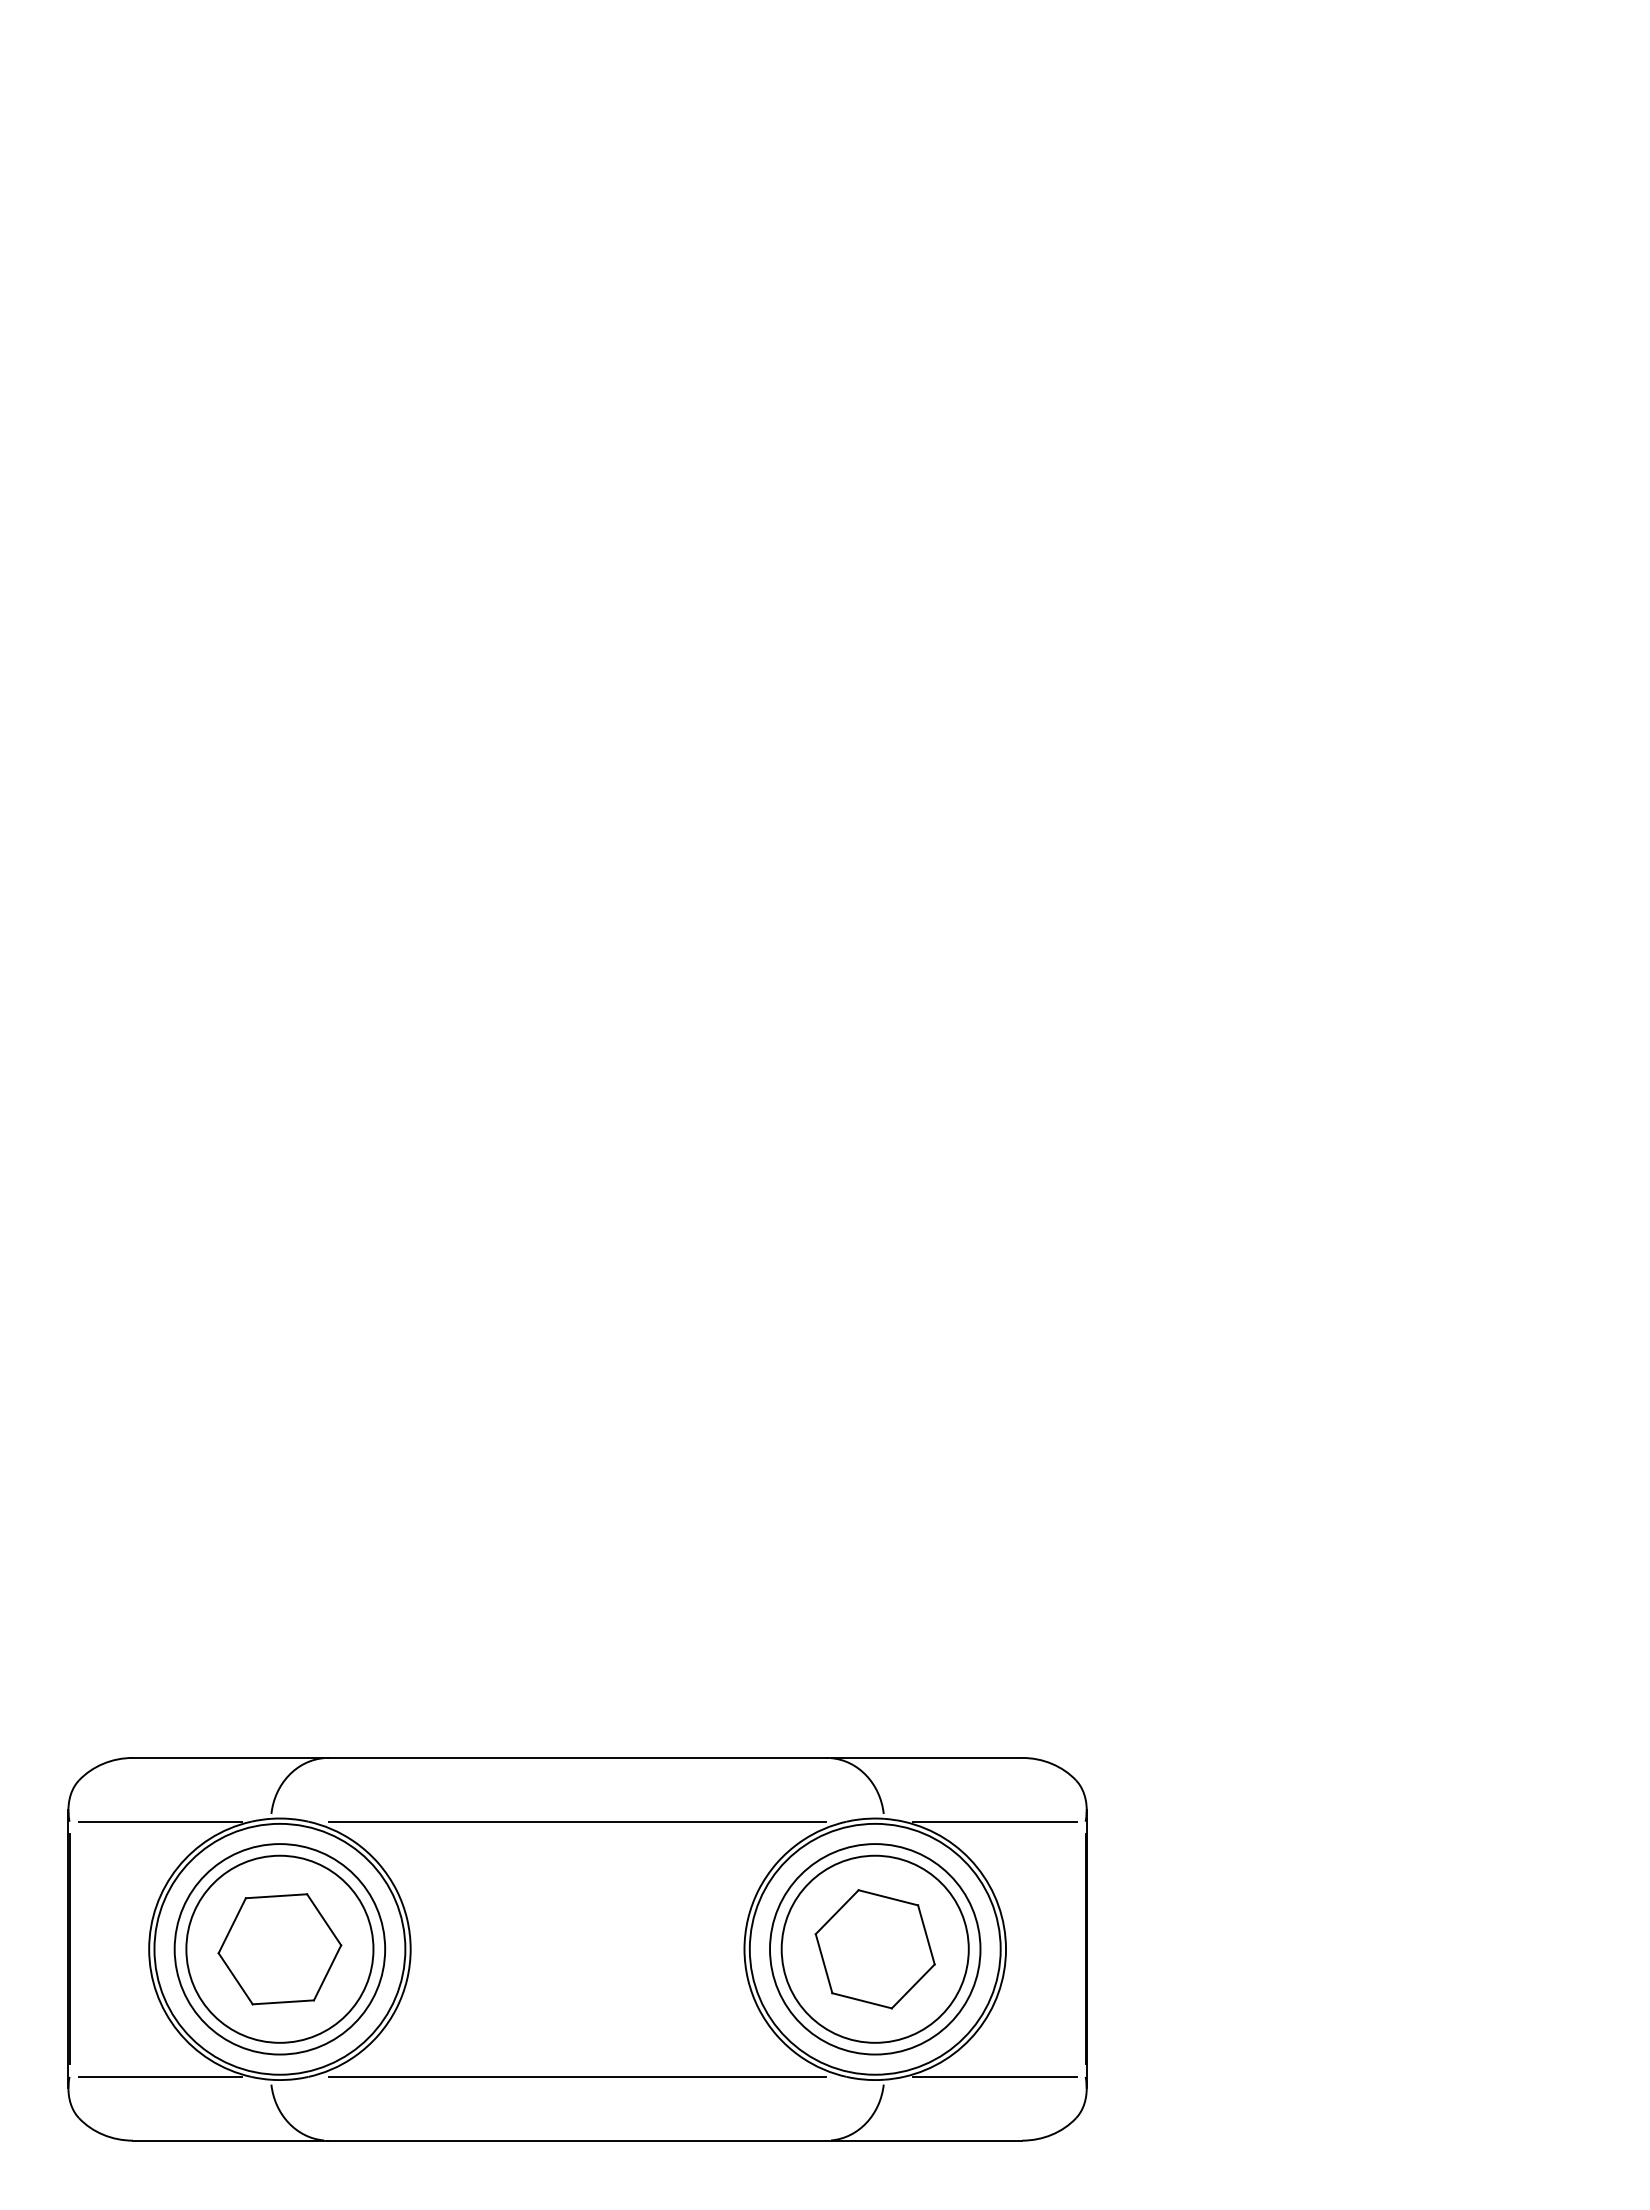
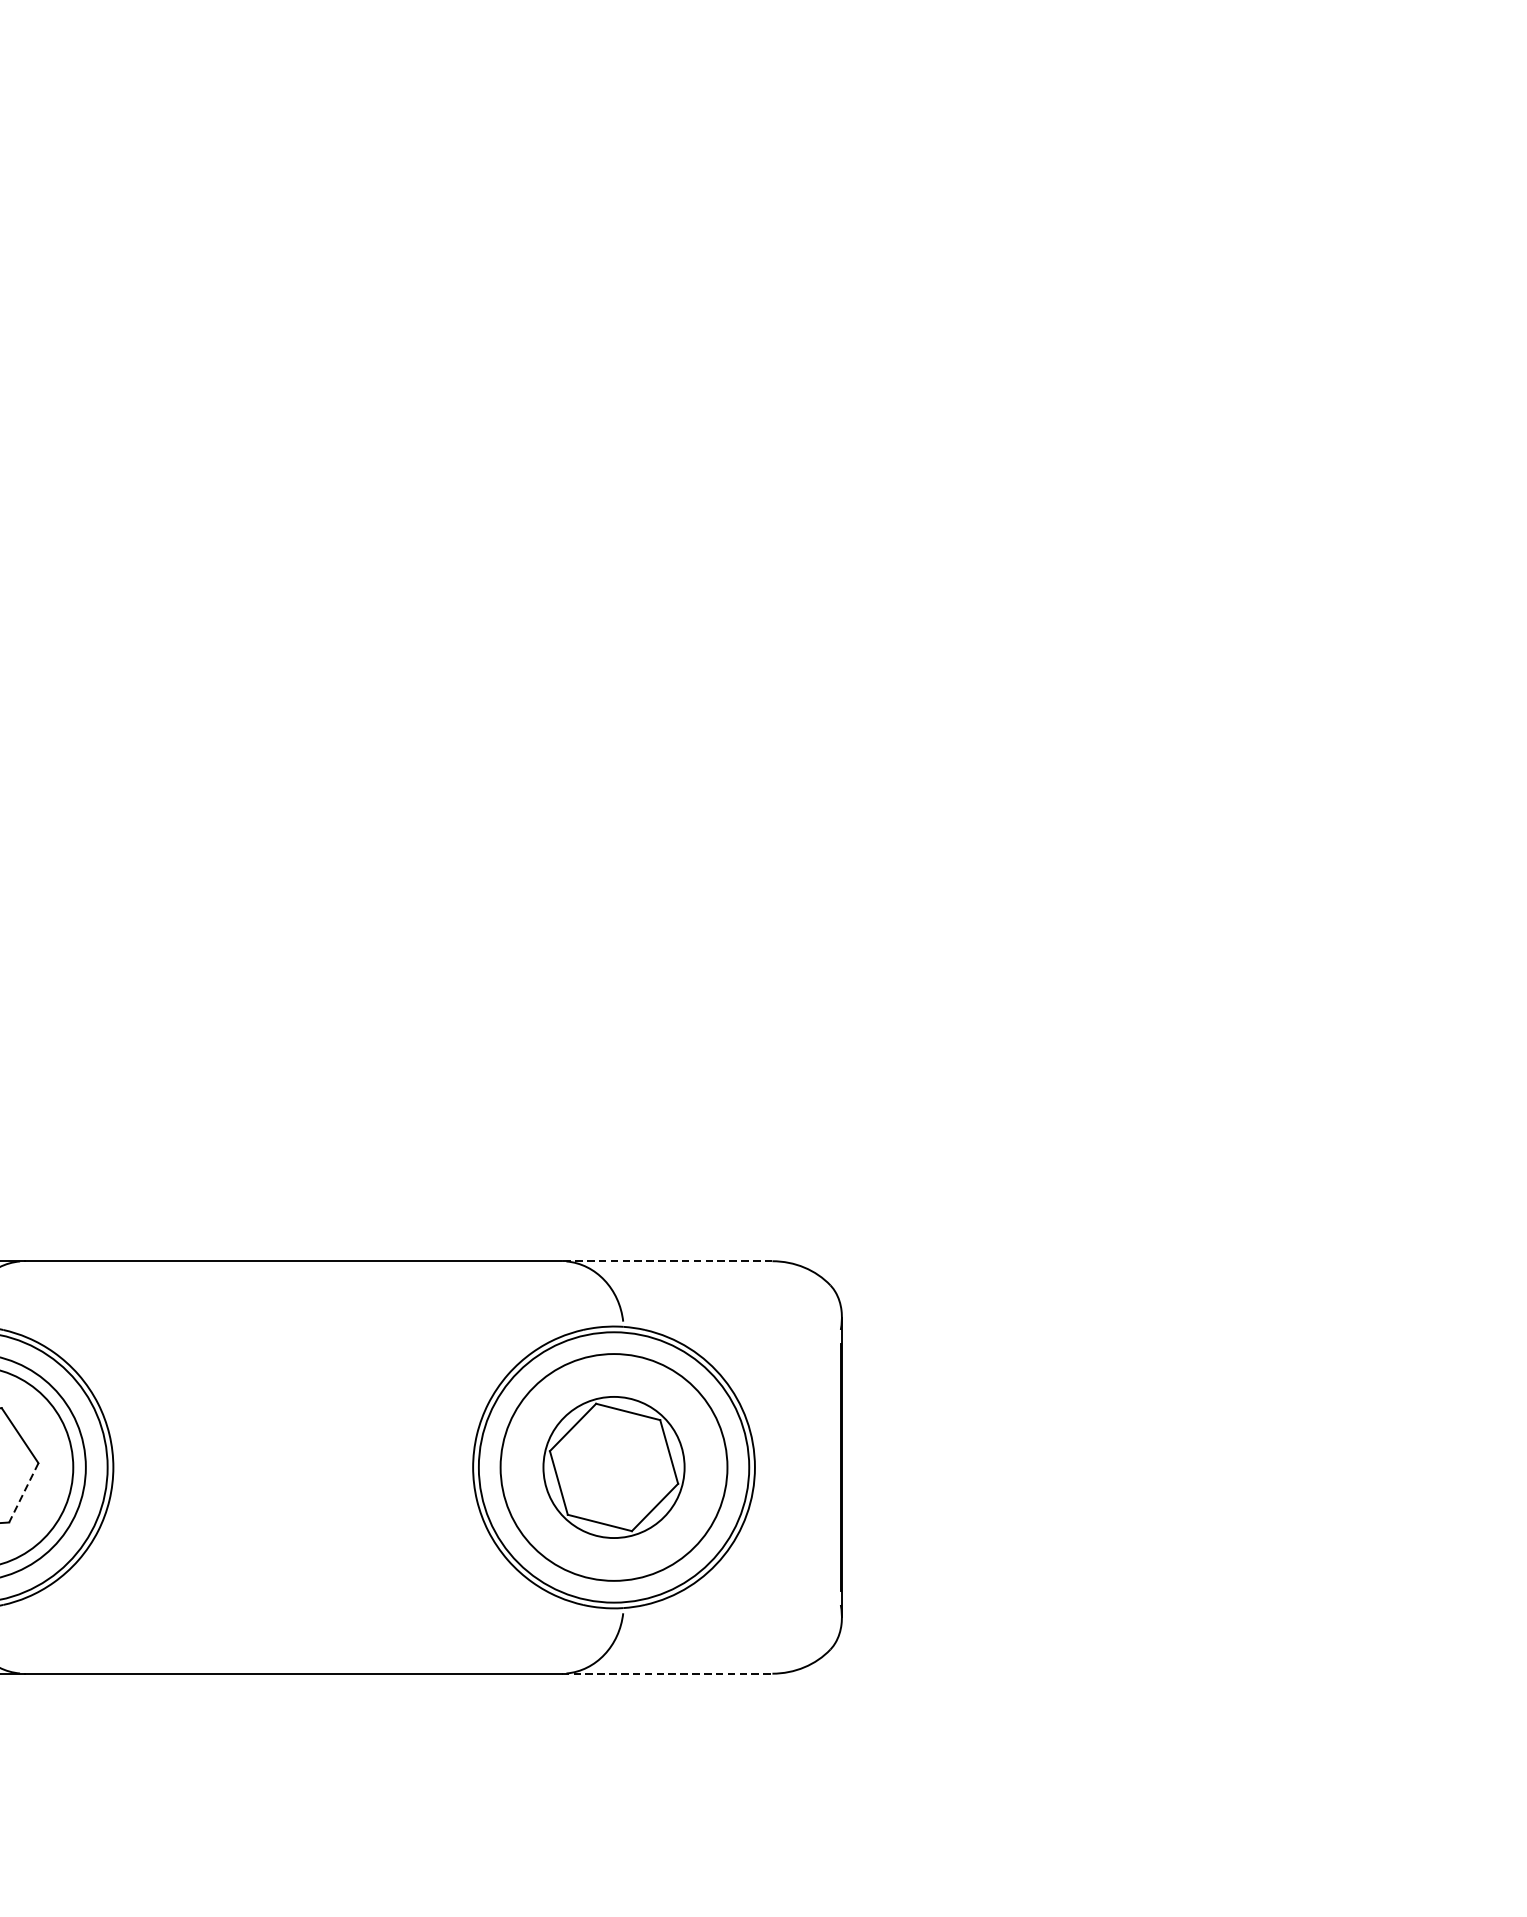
line: (924, 1757) -> (667, 1260), solid -> dashed
line: (577, 1821) -> (293, 1329), removed
line: (994, 1821) -> (742, 1329), removed
circle: (874, 1948) -> (613, 1466), size x0.7
line: (327, 1972) -> (23, 1492), solid -> dashed
line: (577, 2076) -> (293, 1604), removed
line: (994, 2076) -> (742, 1604), removed
line: (924, 2140) -> (667, 1673), solid -> dashed

